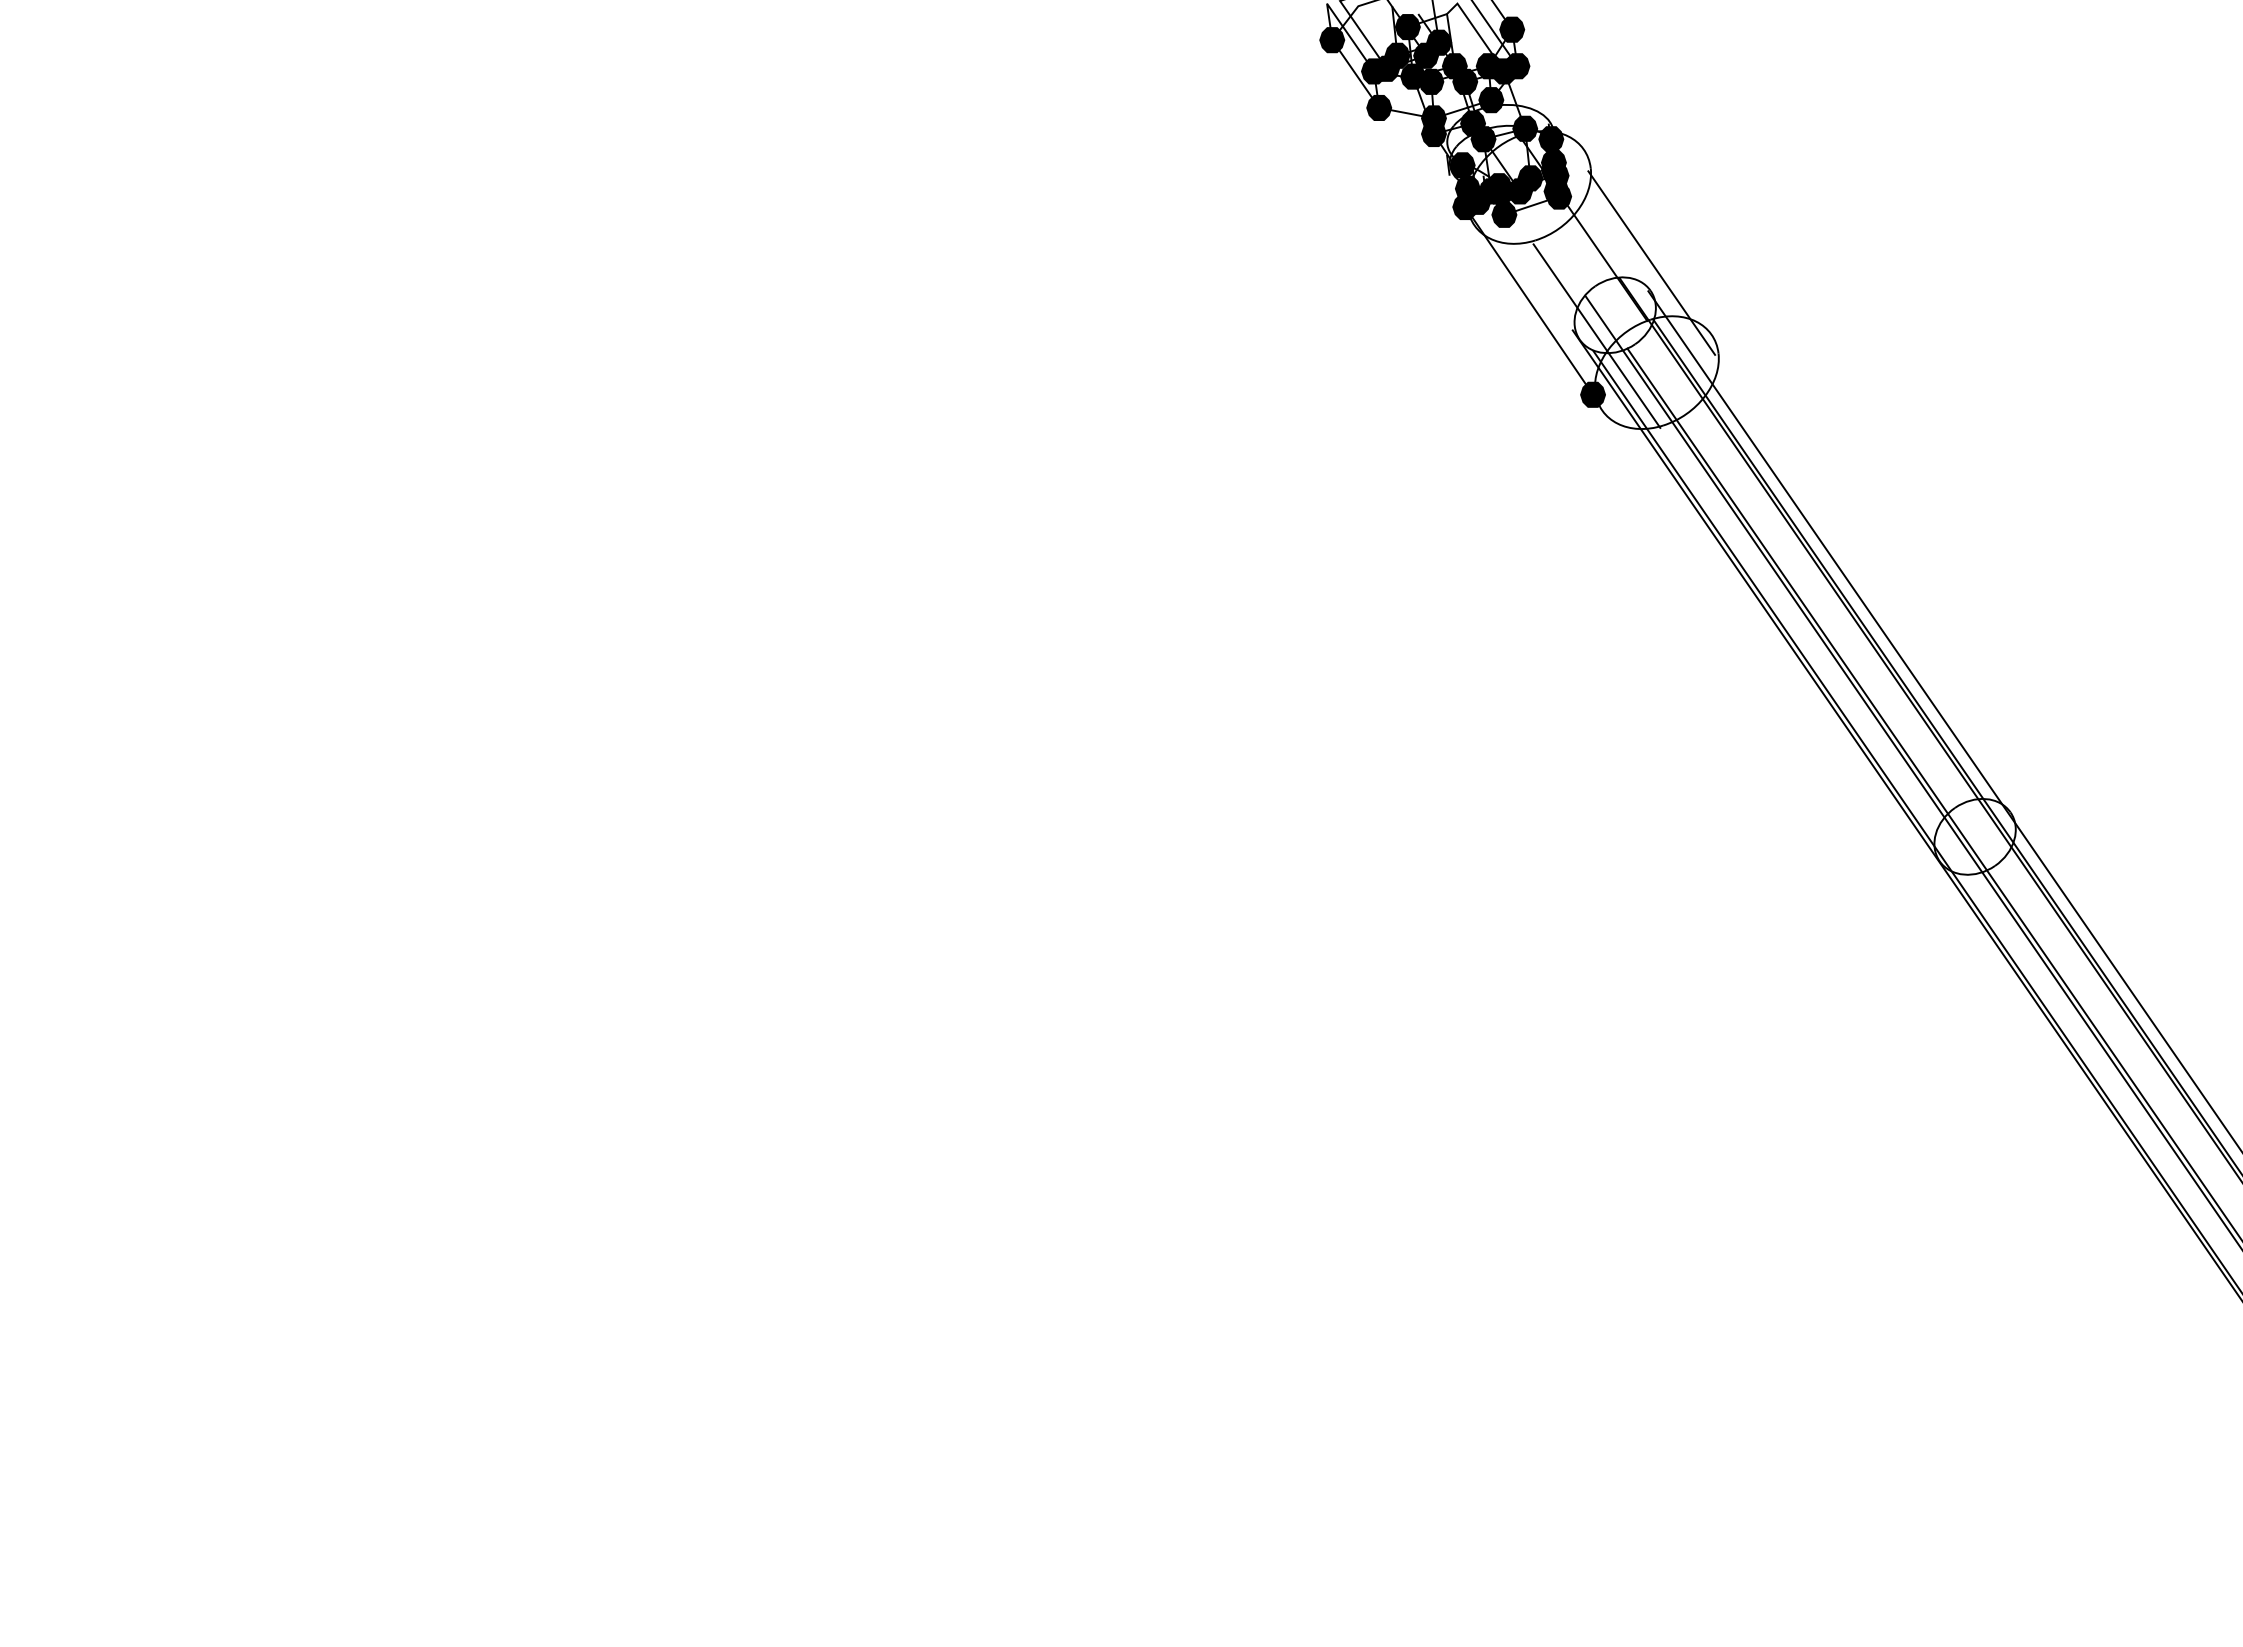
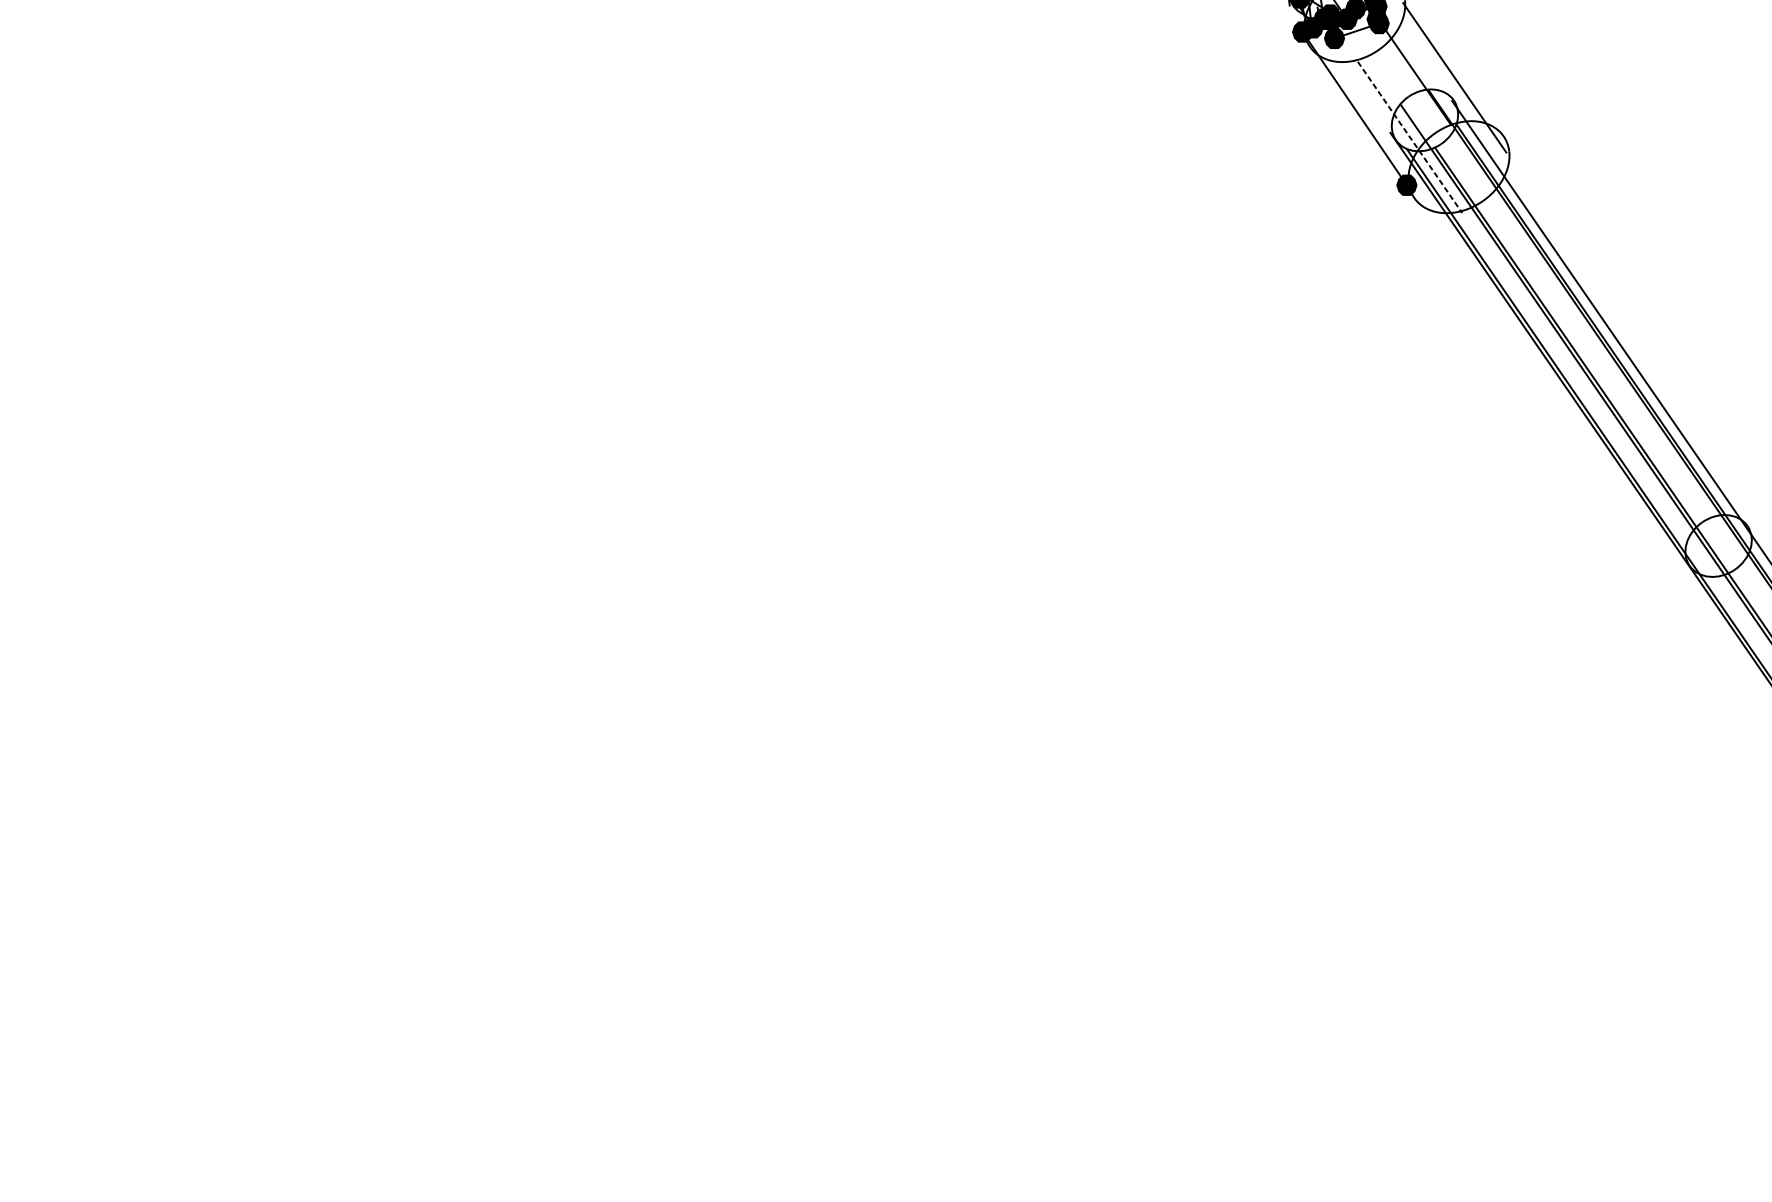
fill: (1467, 188) -> (1304, 16), removed
line: (1597, 336) -> (1410, 137), solid -> dashed

